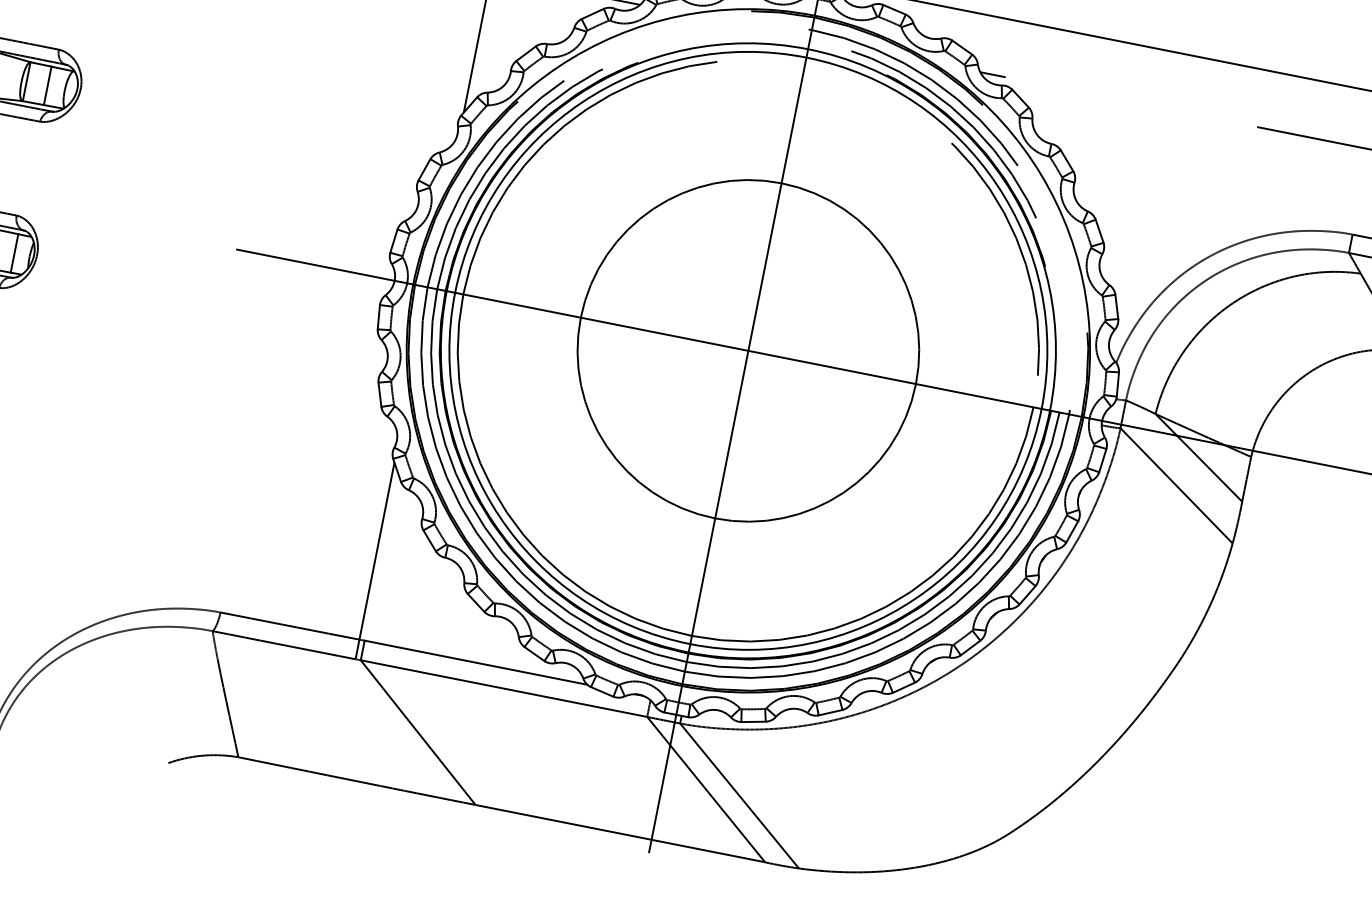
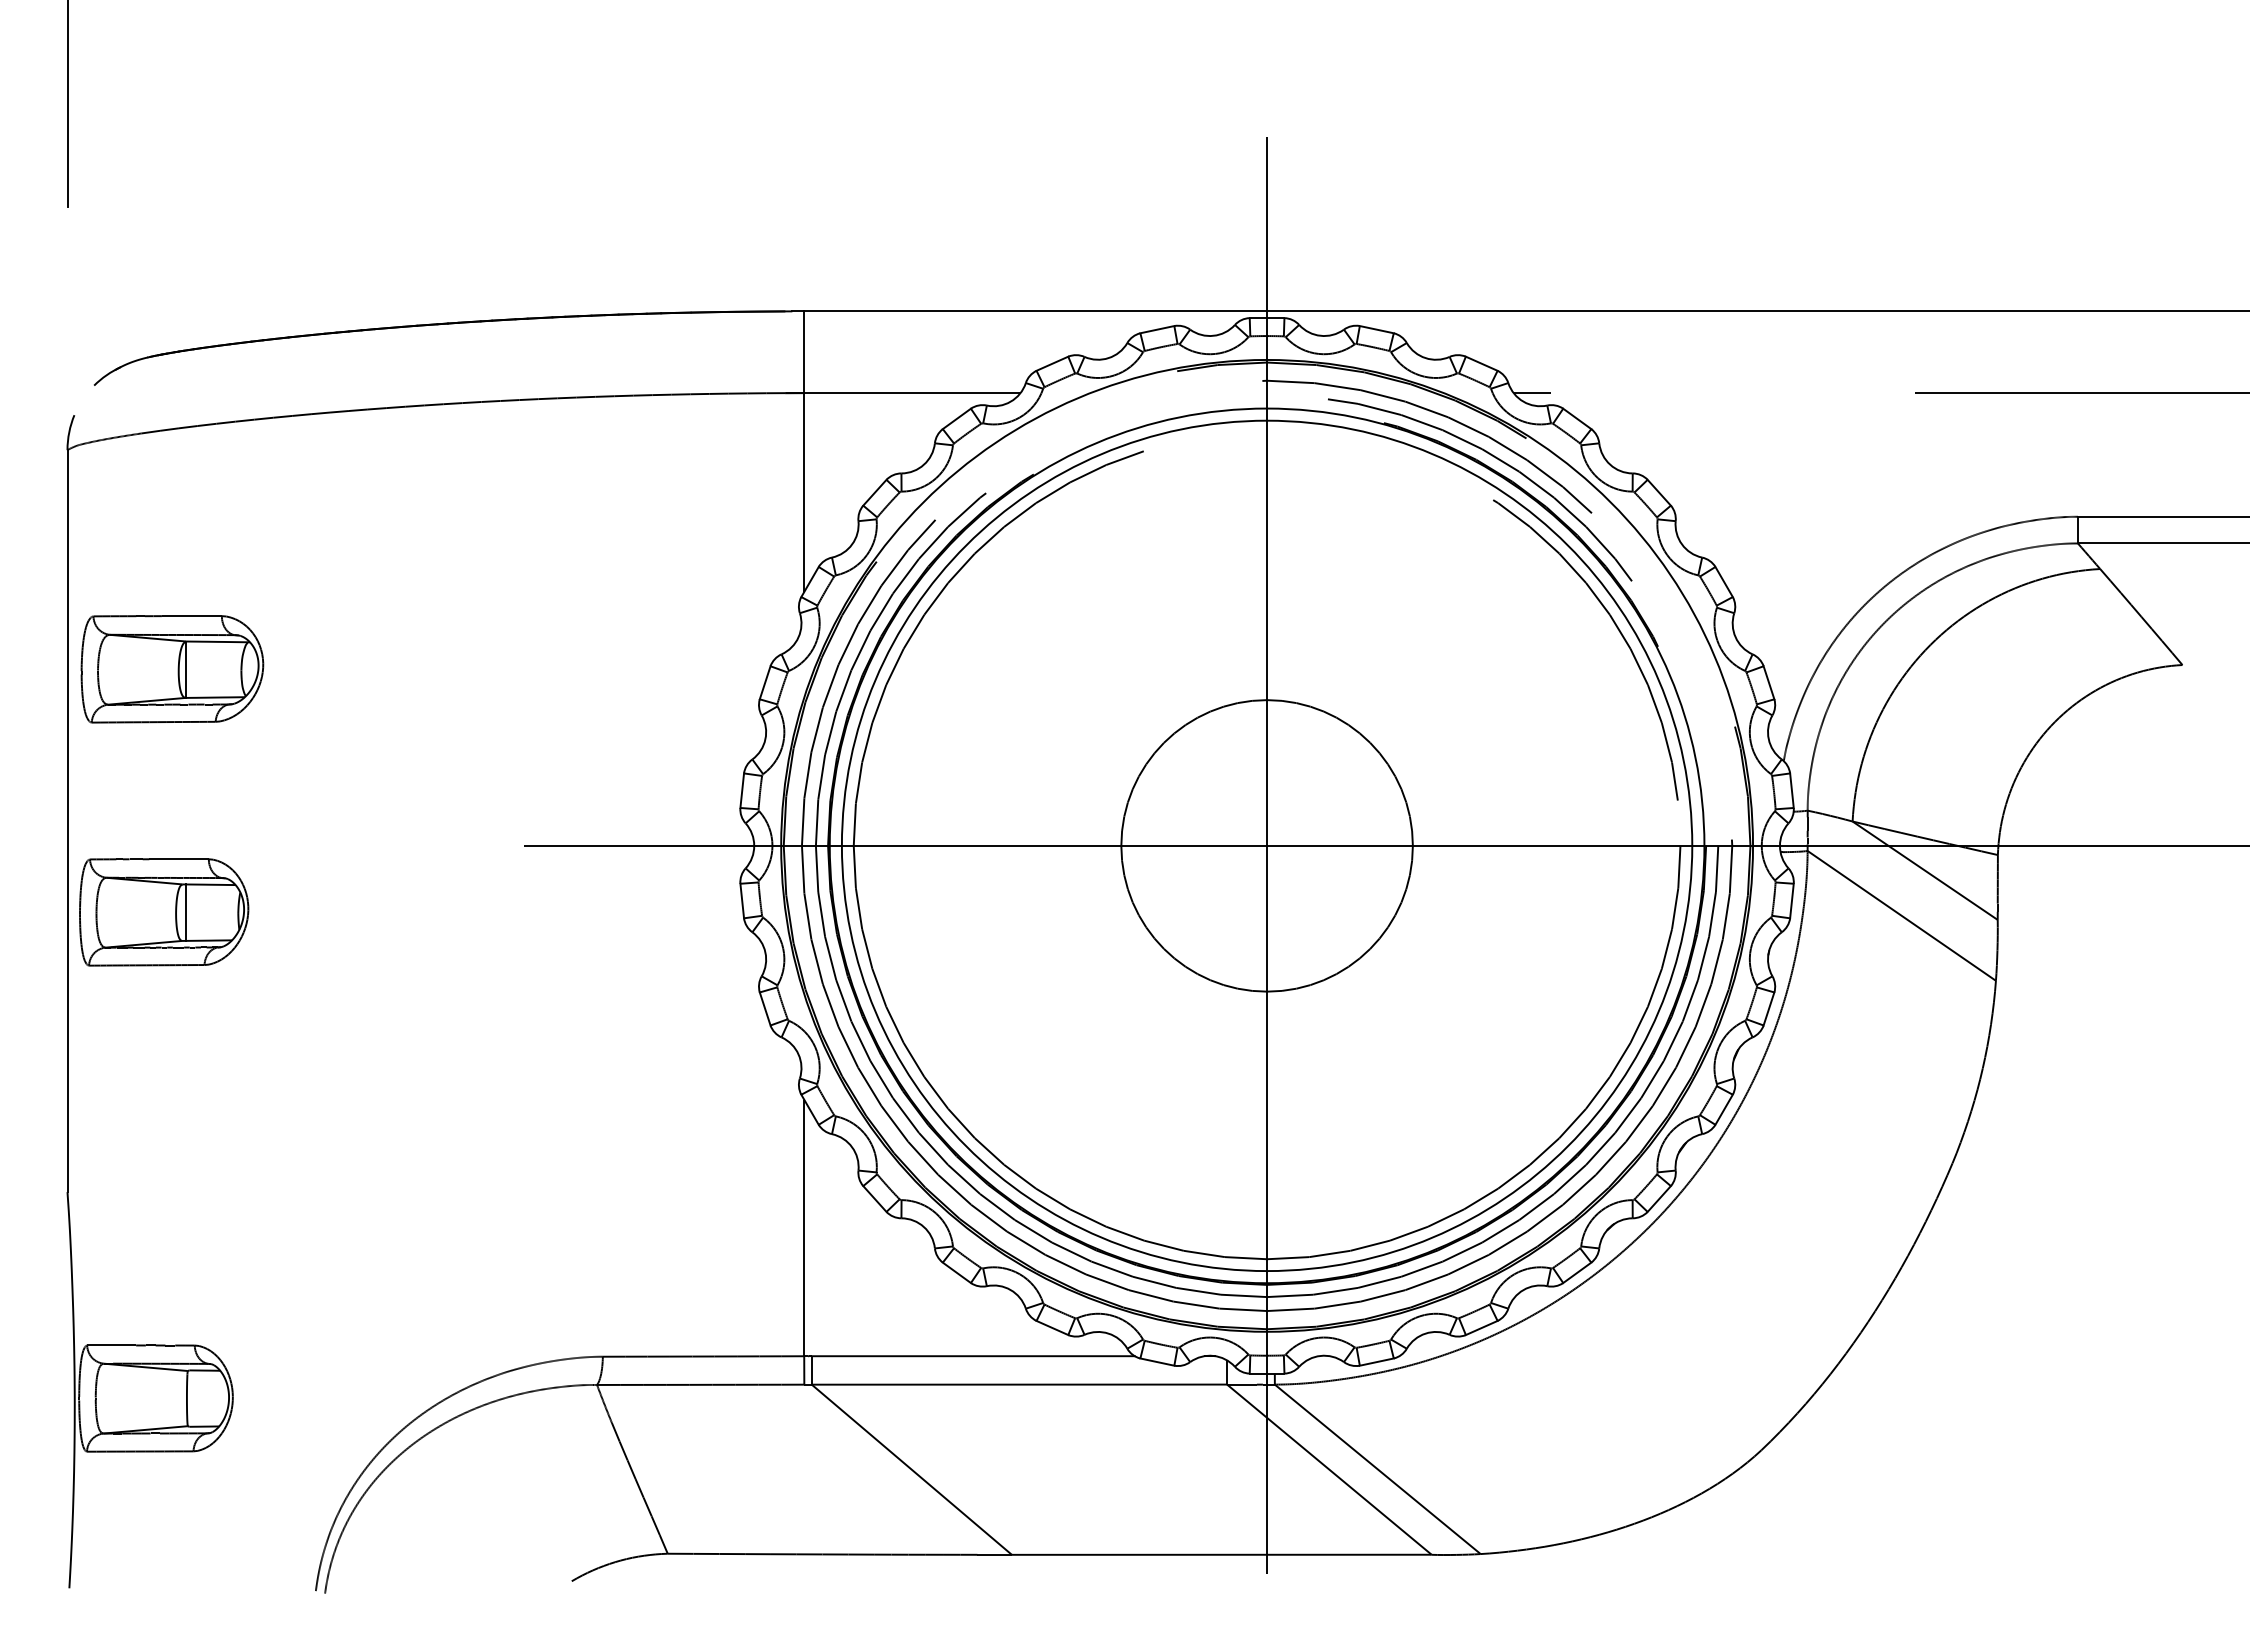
line: (47, 85) -> (216, 669), removed
line: (14, 253) -> (216, 912), removed
circle: (748, 350) -> (1267, 845), size x0.6

